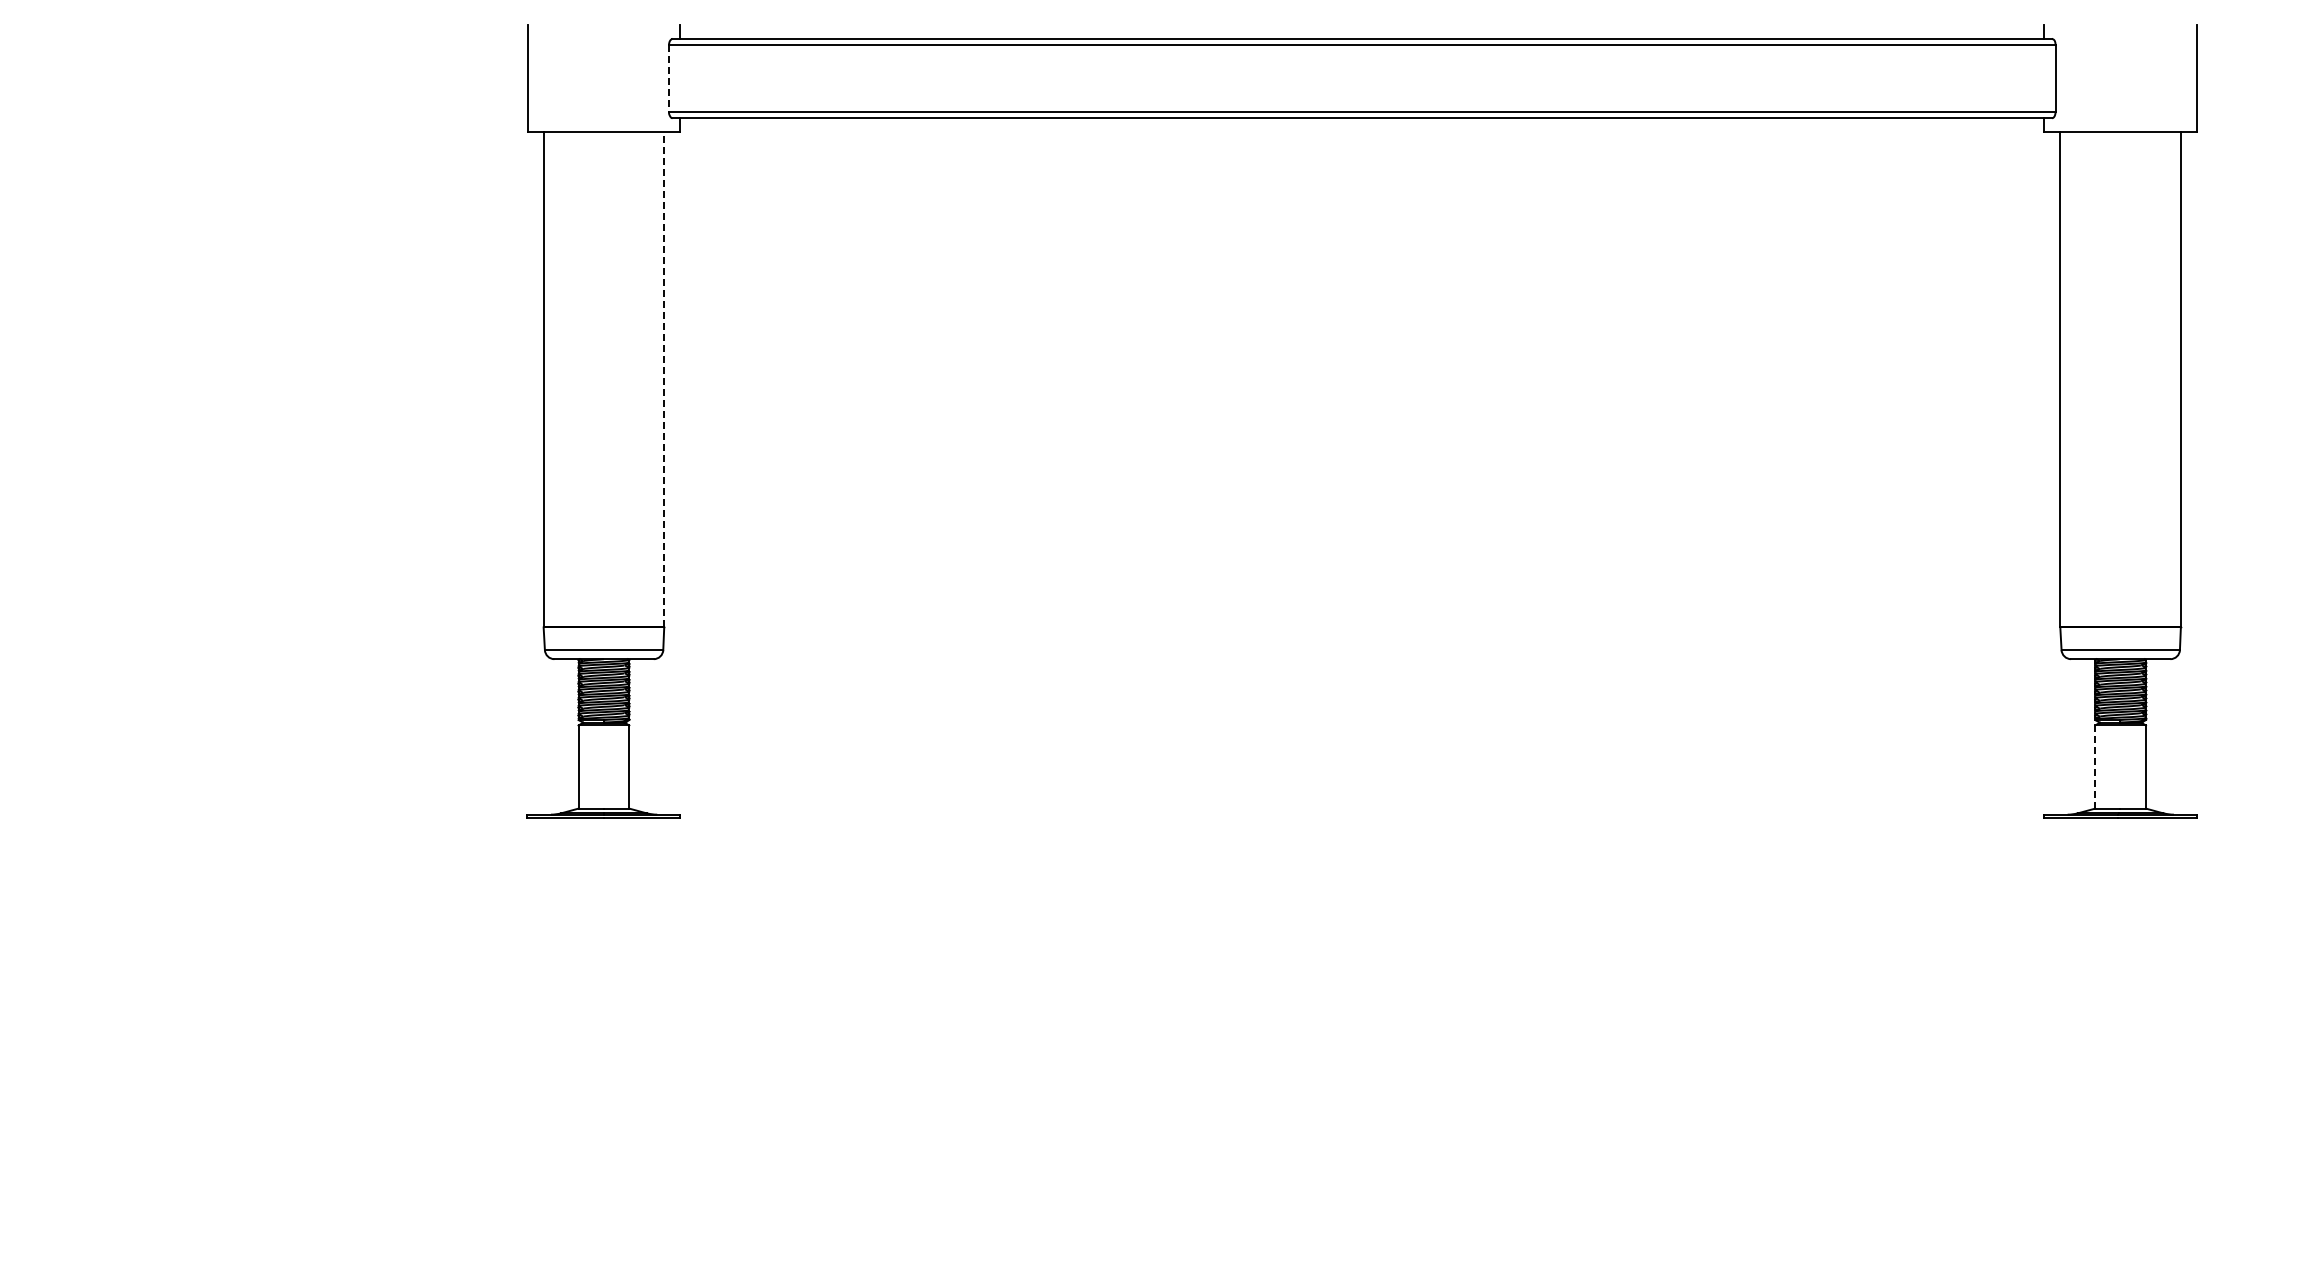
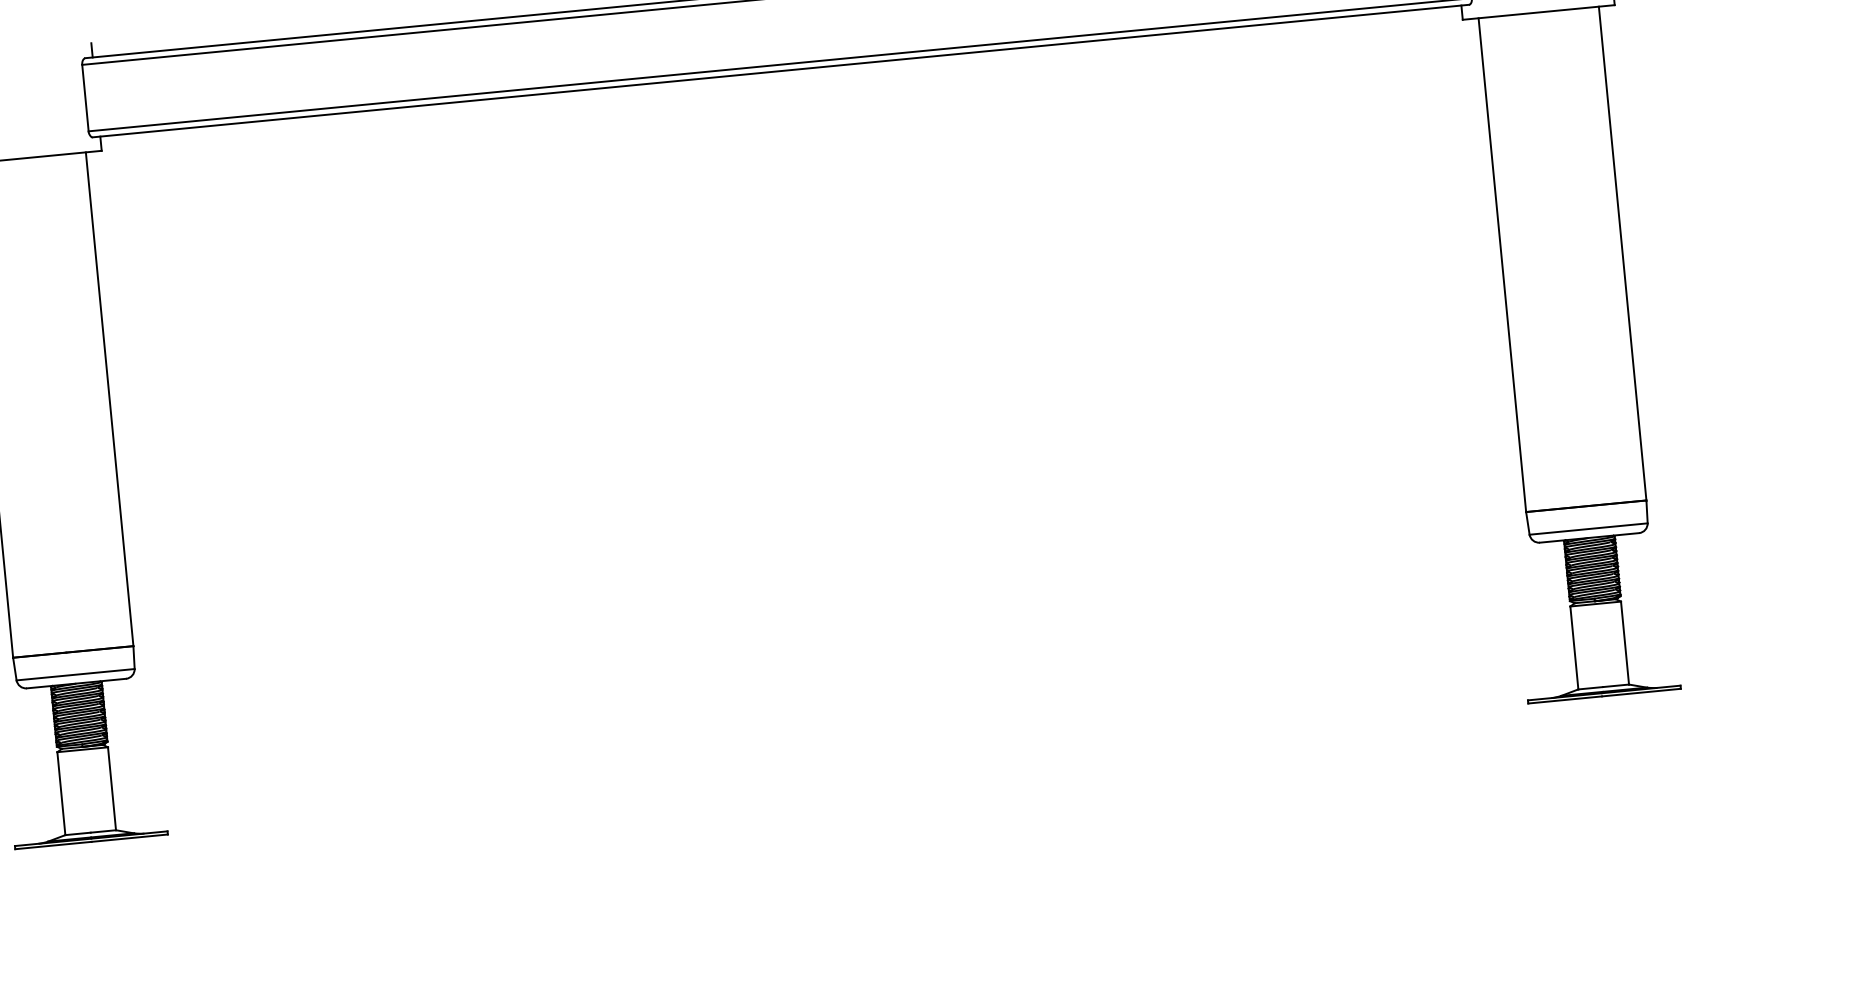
line: (668, 79) -> (85, 99), dashed -> solid
line: (664, 379) -> (109, 398), dashed -> solid
line: (2095, 767) -> (1574, 648), dashed -> solid

